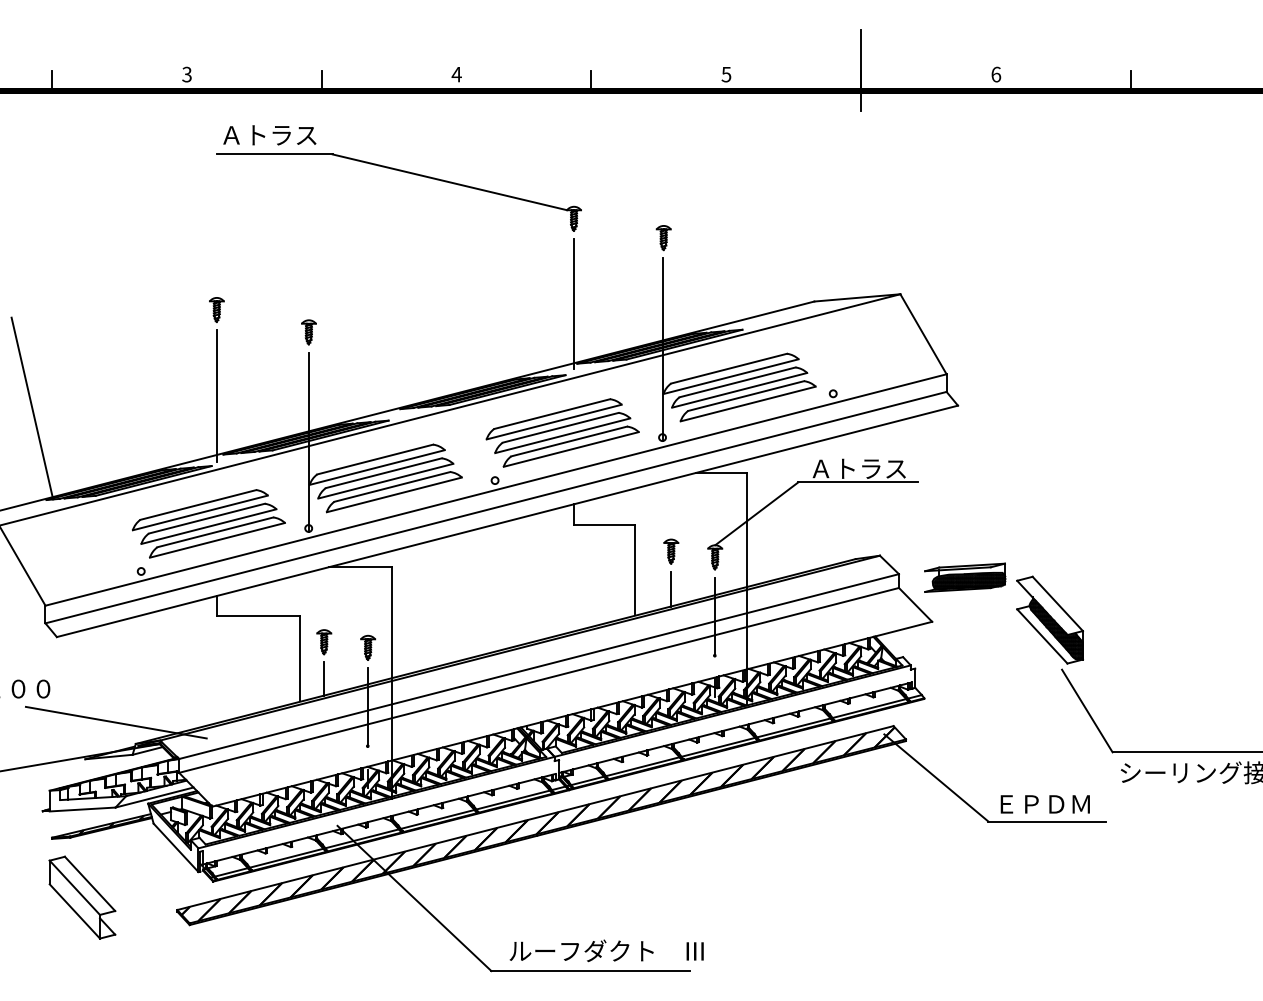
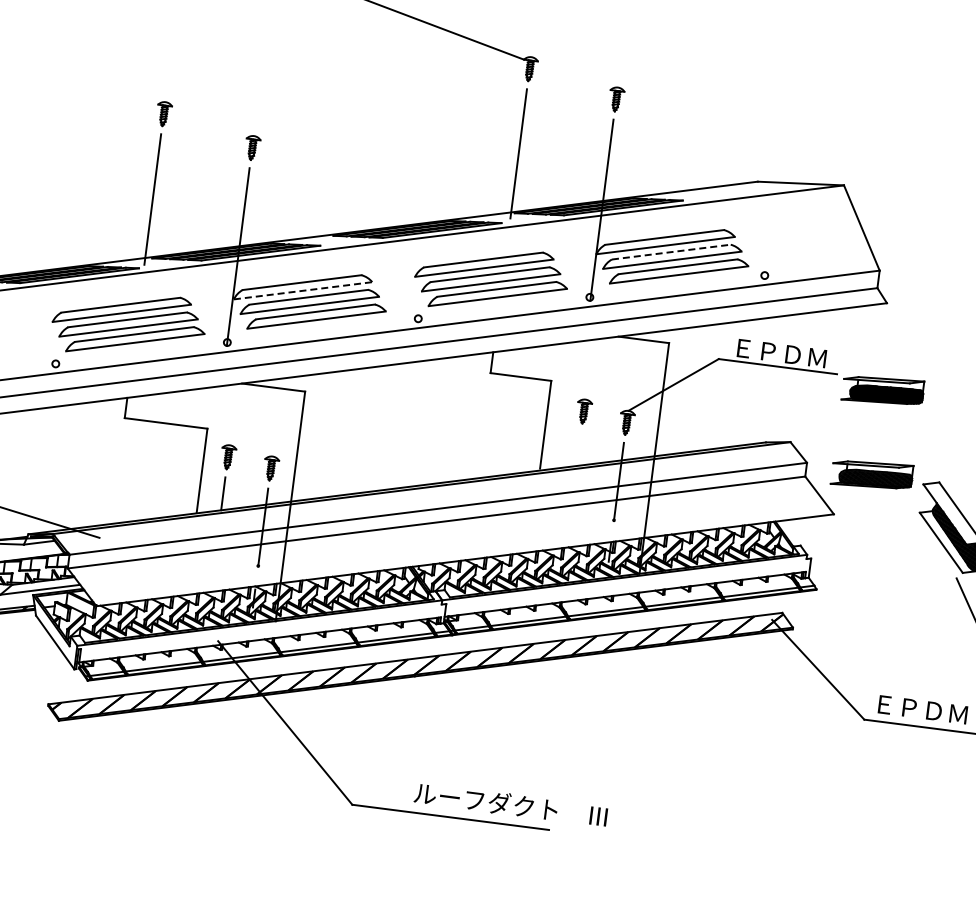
line: (737, 382) -> (671, 252), solid -> dashed
line: (377, 467) -> (303, 290), solid -> dashed
text: (858, 468) -> (780, 352), Ａトラス -> ＥＰＤＭ
part: (965, 492) -> (883, 390), added
line: (670, 588) -> (578, 448), removed
text: (606, 950) -> (510, 804), moved

